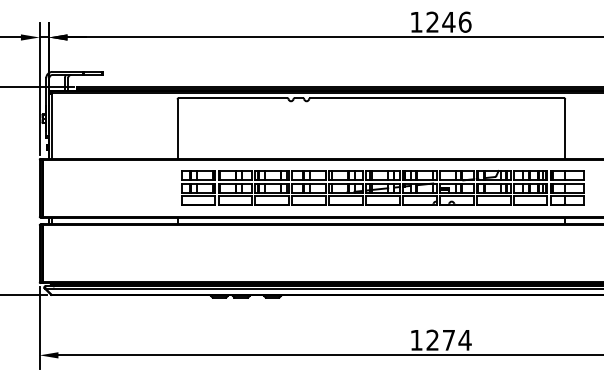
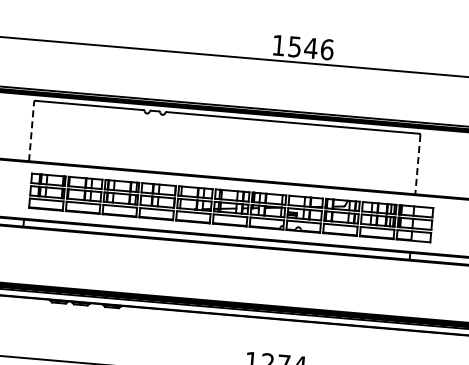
text: (432, 21) -> (294, 46), 1246 -> 1546
line: (177, 129) -> (31, 131), solid -> dashed
line: (565, 129) -> (418, 165), solid -> dashed

